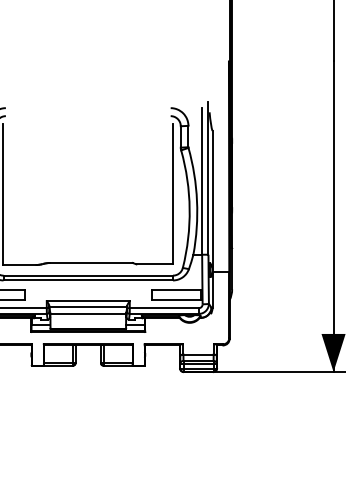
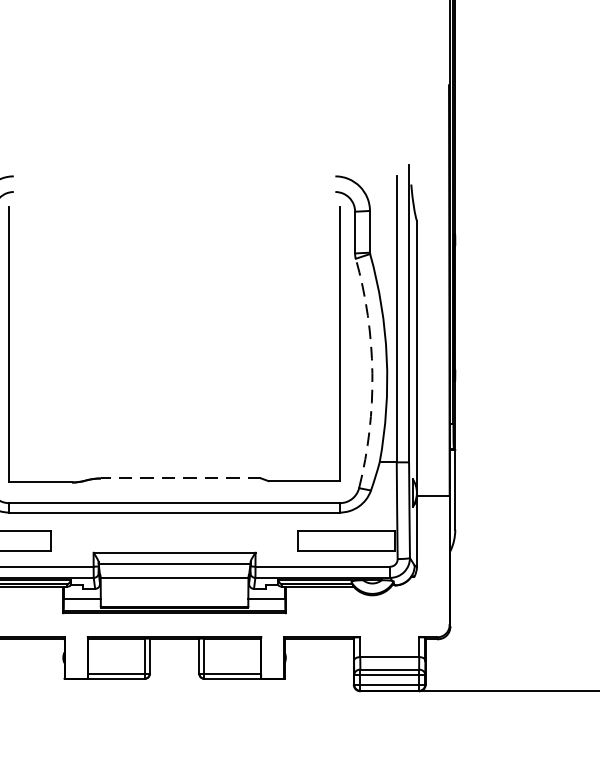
arc: (189, 209) -> (372, 374), solid -> dashed
line: (91, 262) -> (180, 477), solid -> dashed

